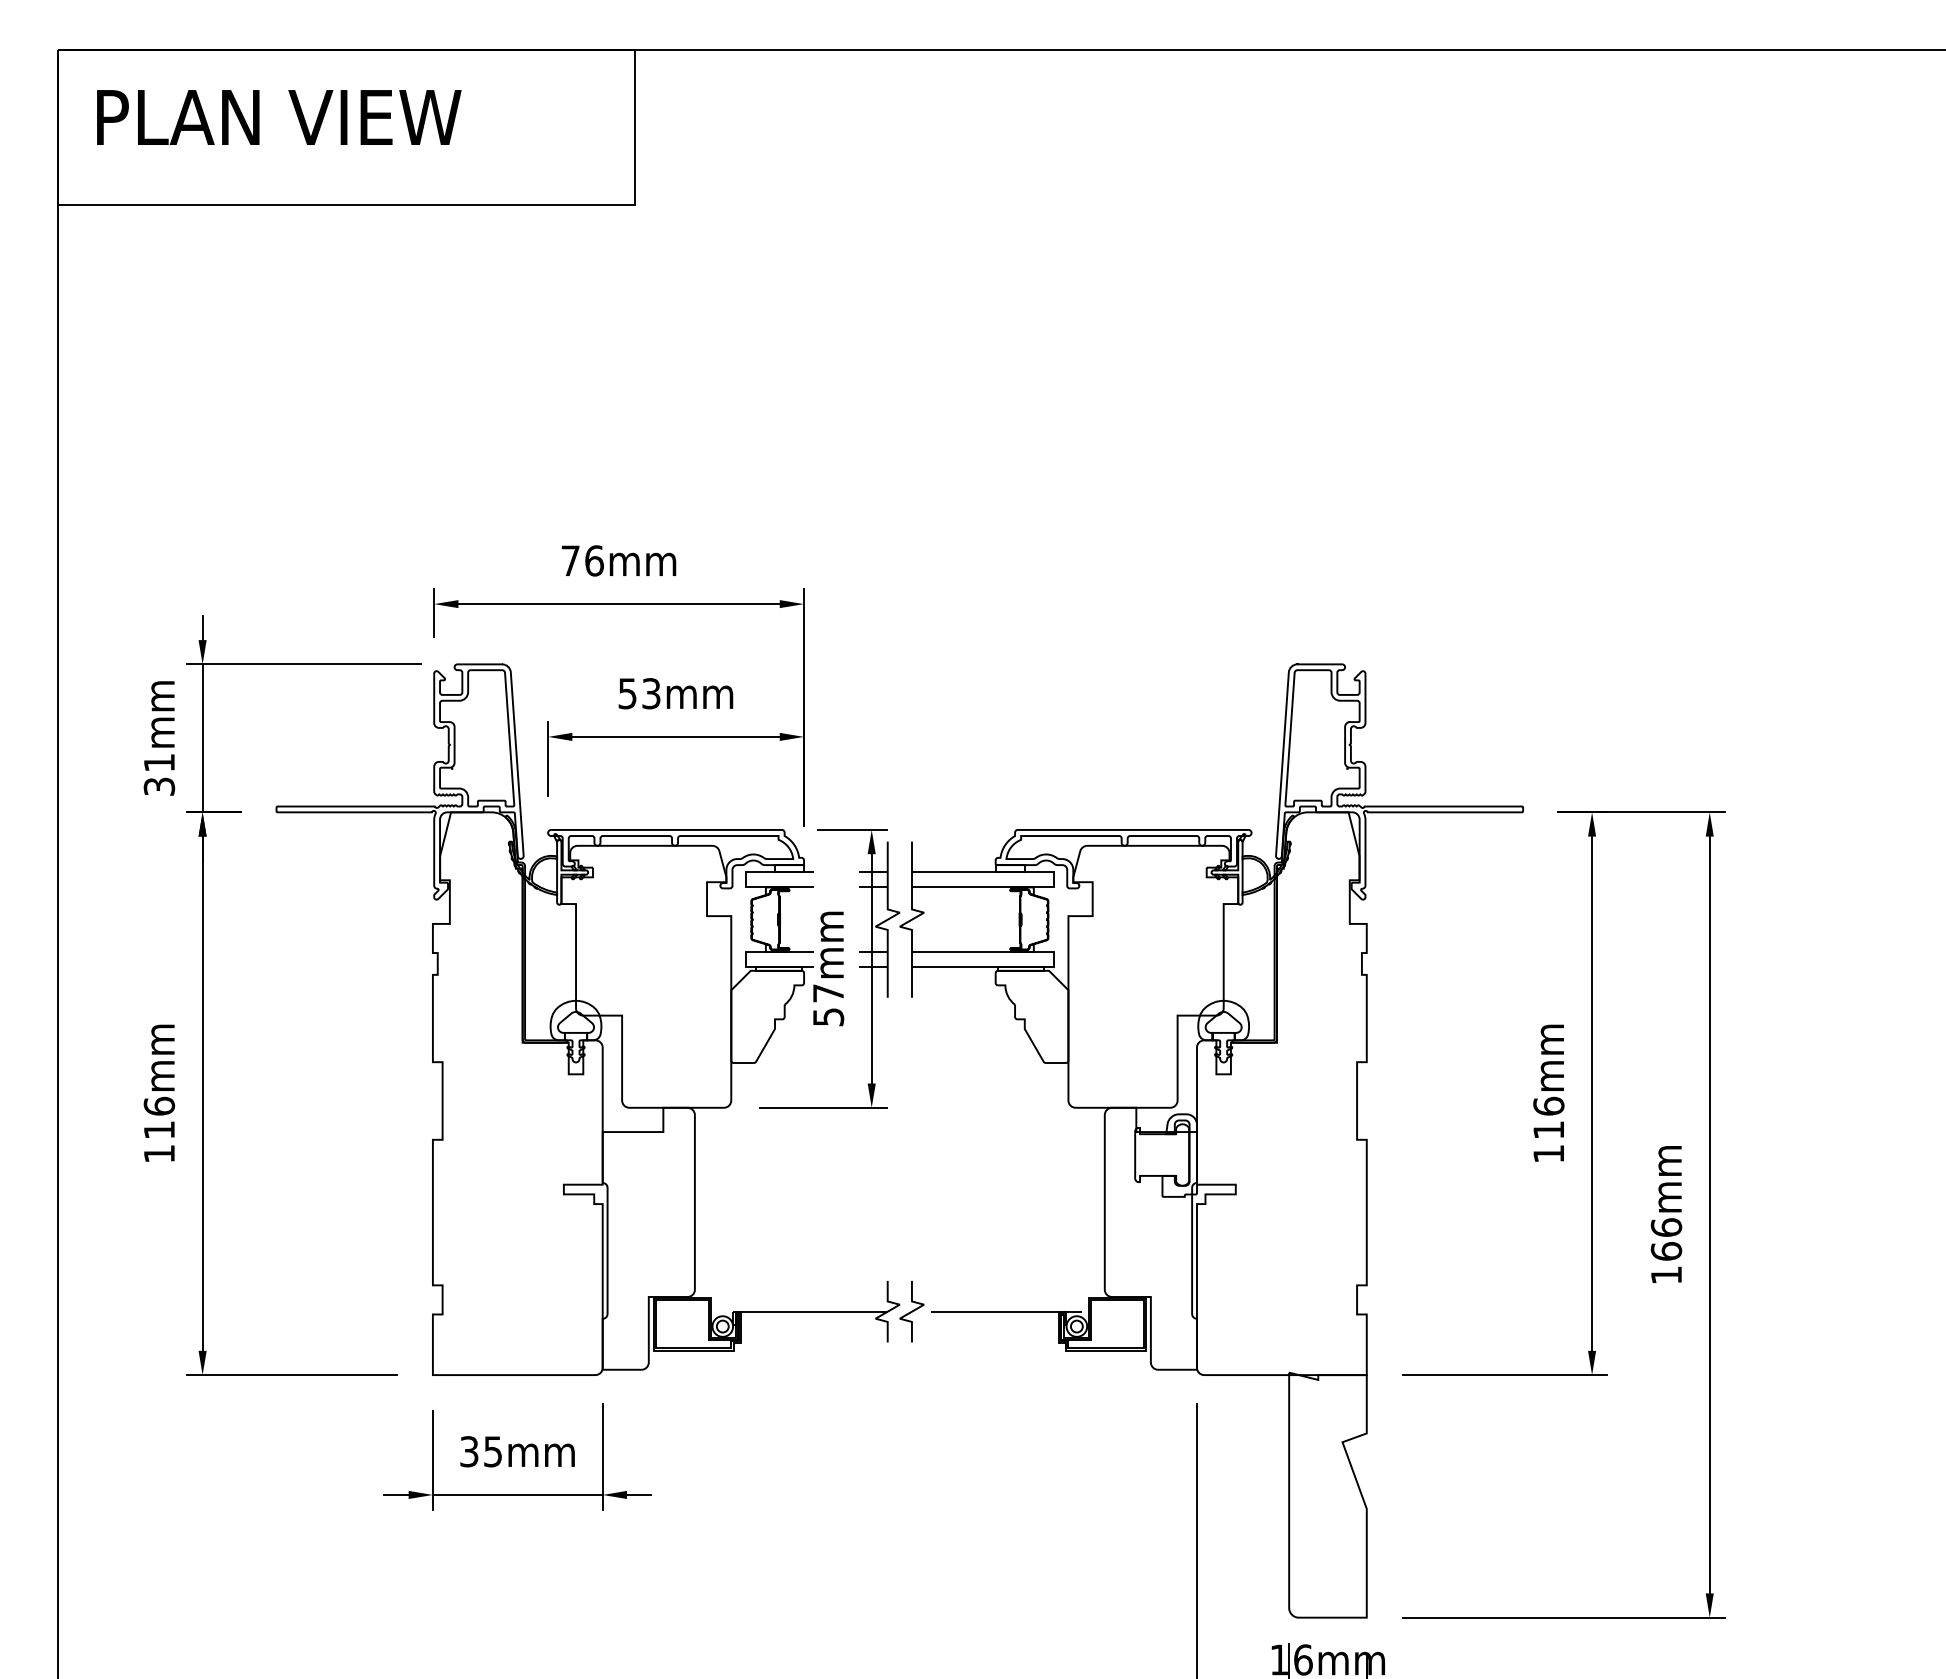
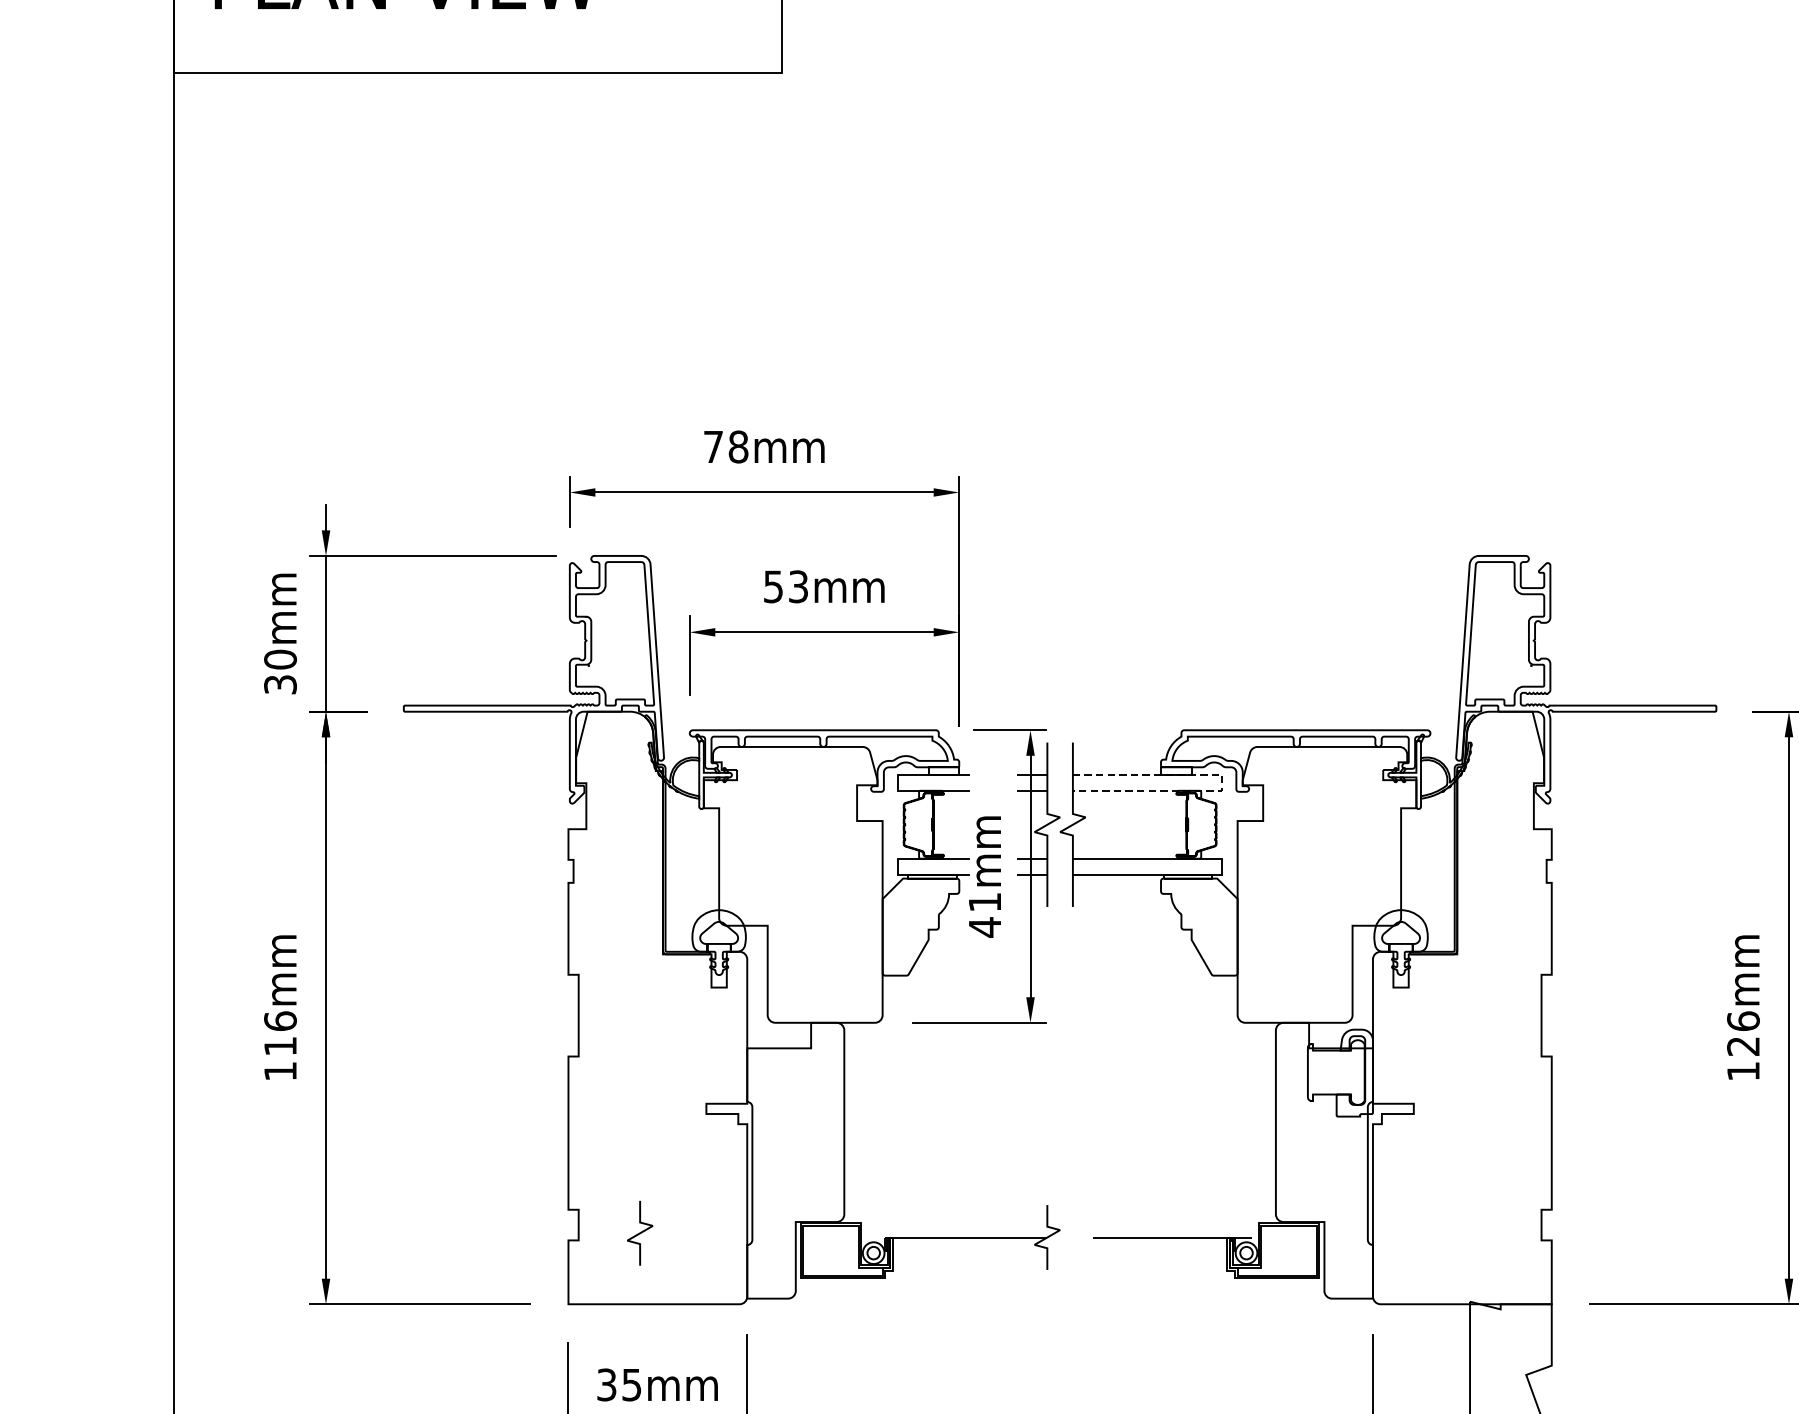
text: (594, 560) -> (738, 446), 76mm -> 78mm
text: (159, 762) -> (280, 659), 31mm -> 30mm
line: (1053, 879) -> (1221, 782), solid -> dashed
text: (828, 1005) -> (984, 915), 57mm -> 41mm
text: (1548, 1130) -> (1743, 1046), 116mm -> 126mm
curve: (911, 1311) -> (639, 1233), moved

